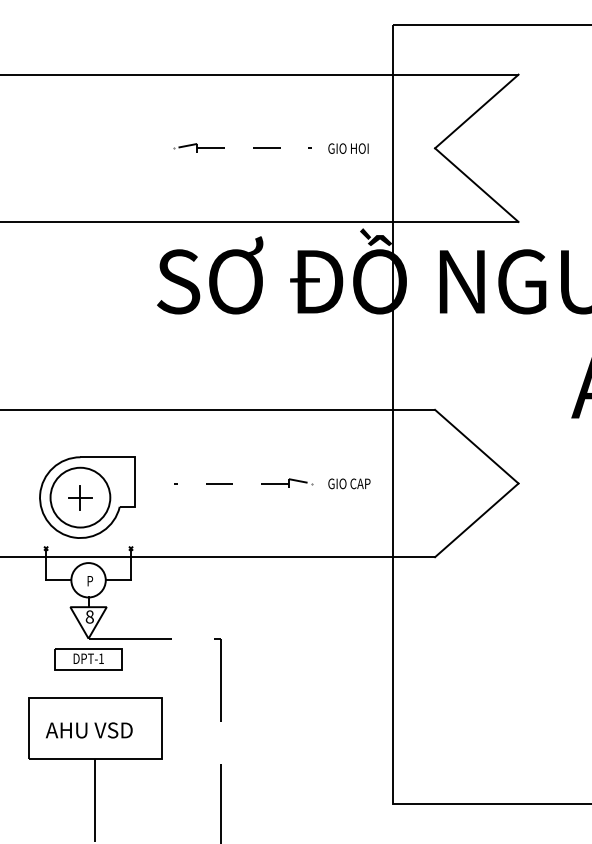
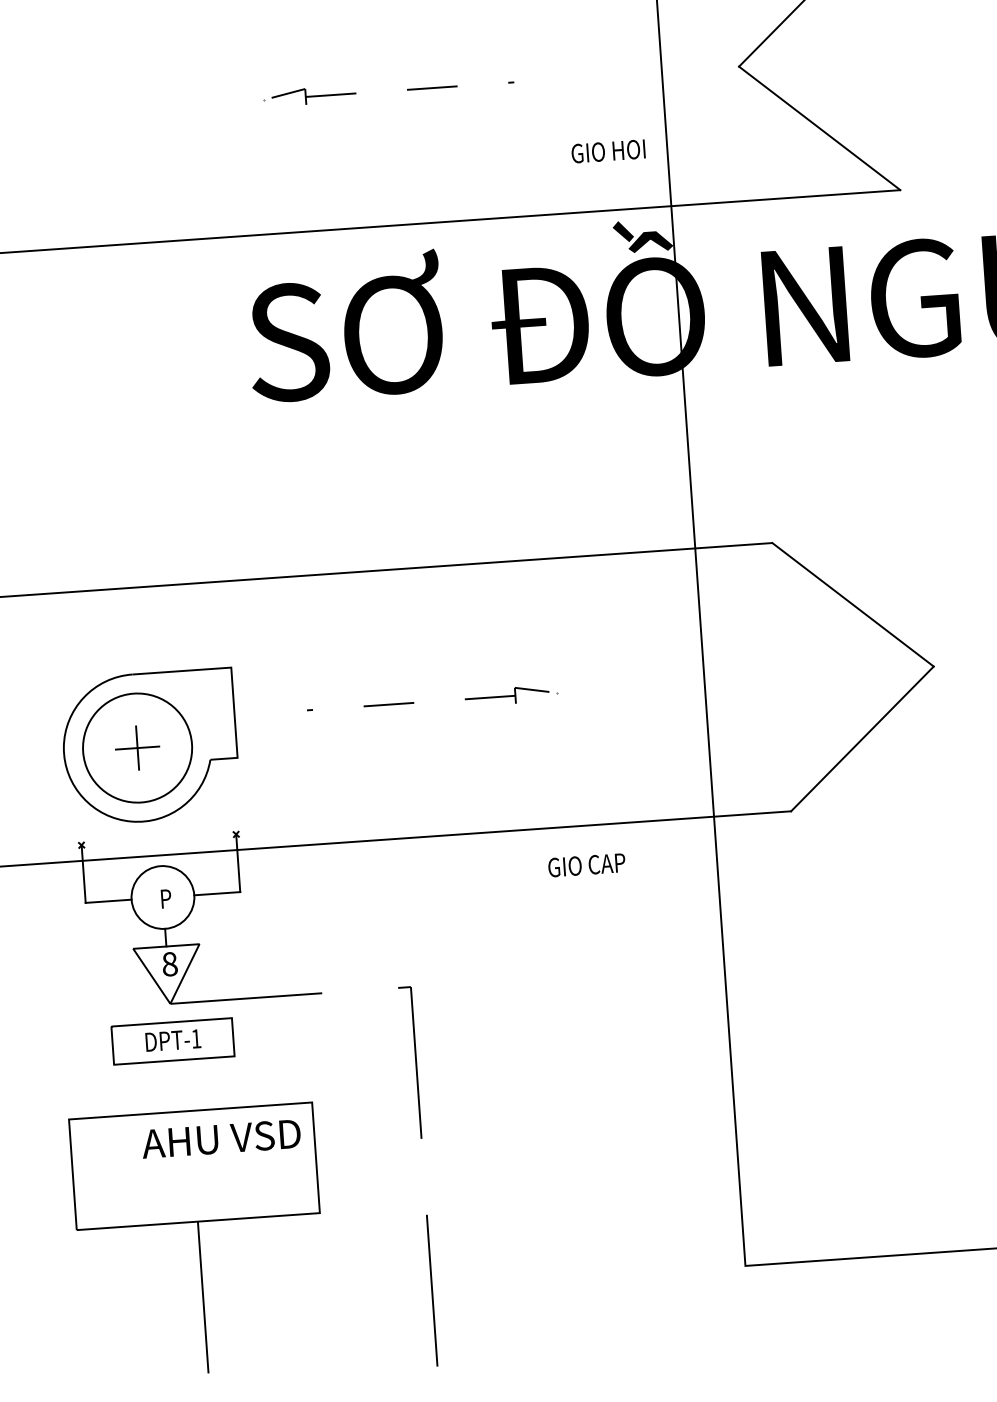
text: (348, 148) -> (608, 151), moved
text: (349, 483) -> (586, 864), moved
text: (89, 730) -> (221, 1139), moved

